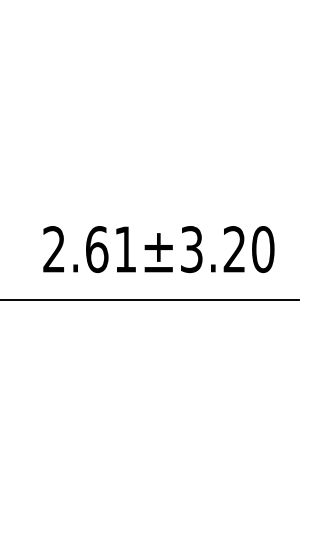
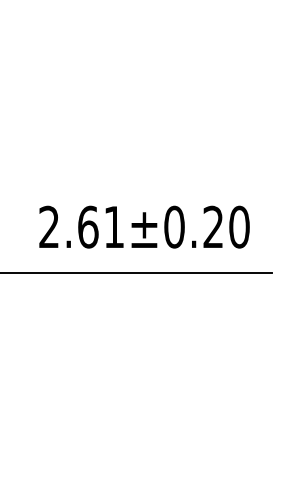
text: (191, 248) -> (174, 226), 2.61±3.20 -> 2.61±0.20

